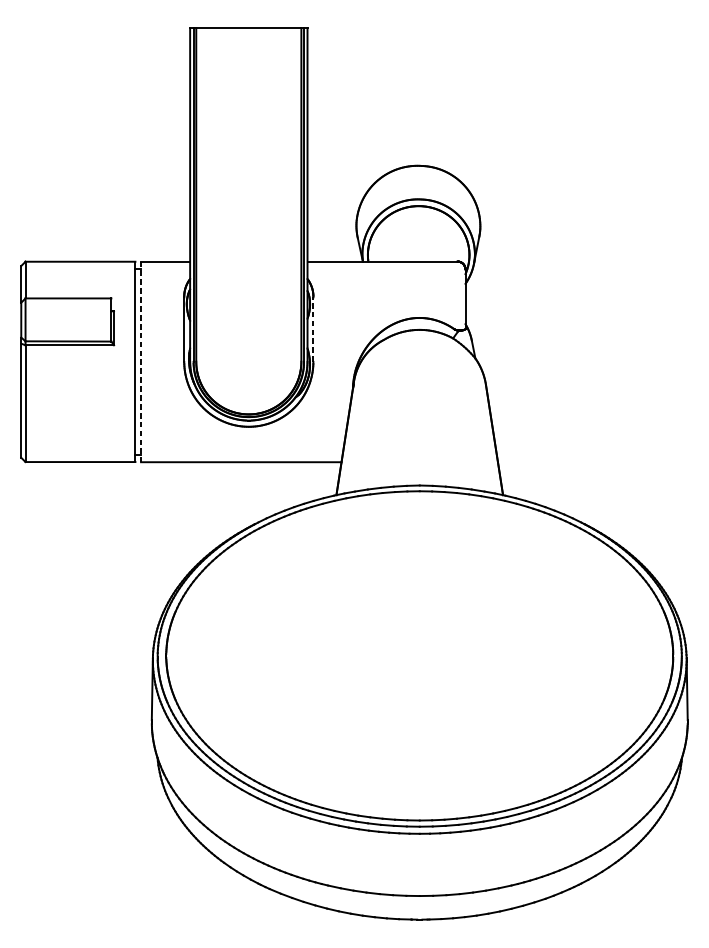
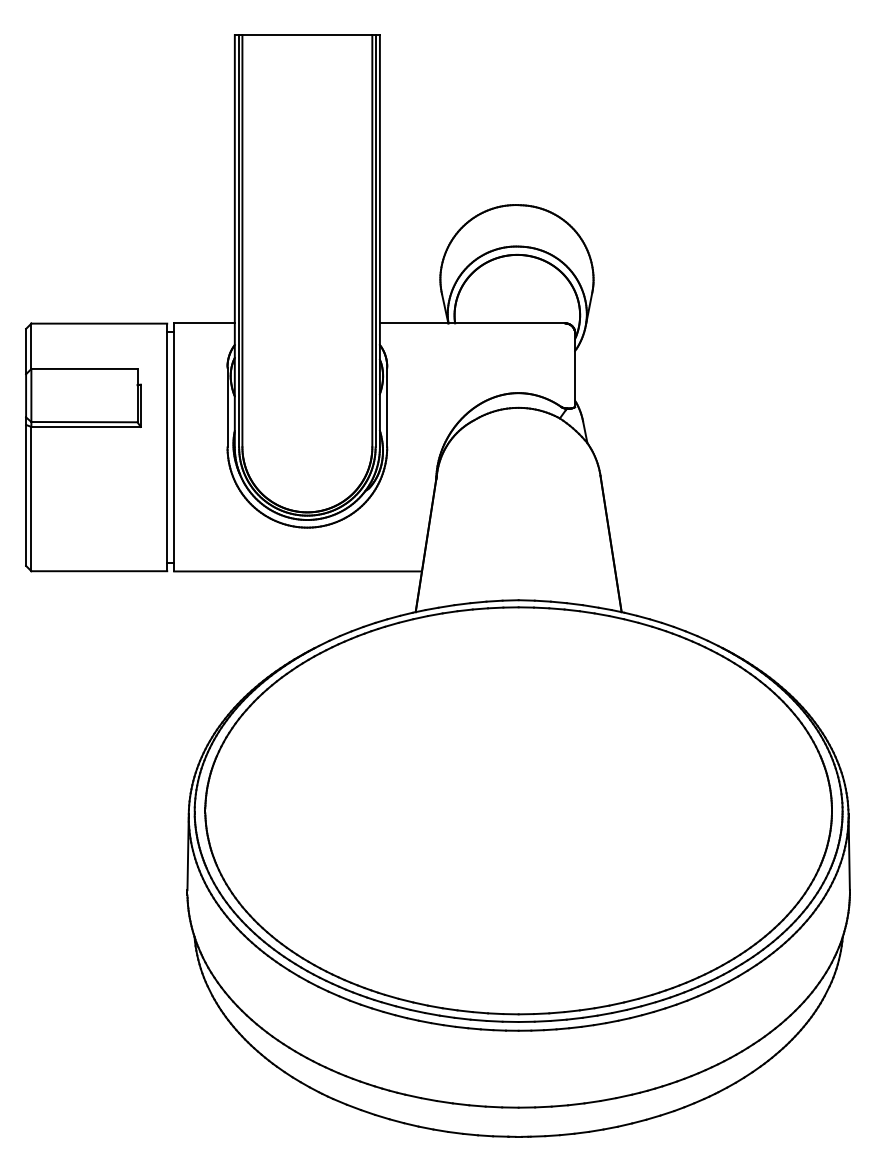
line: (313, 329) -> (387, 407), dashed -> solid
line: (141, 361) -> (174, 447), dashed -> solid

